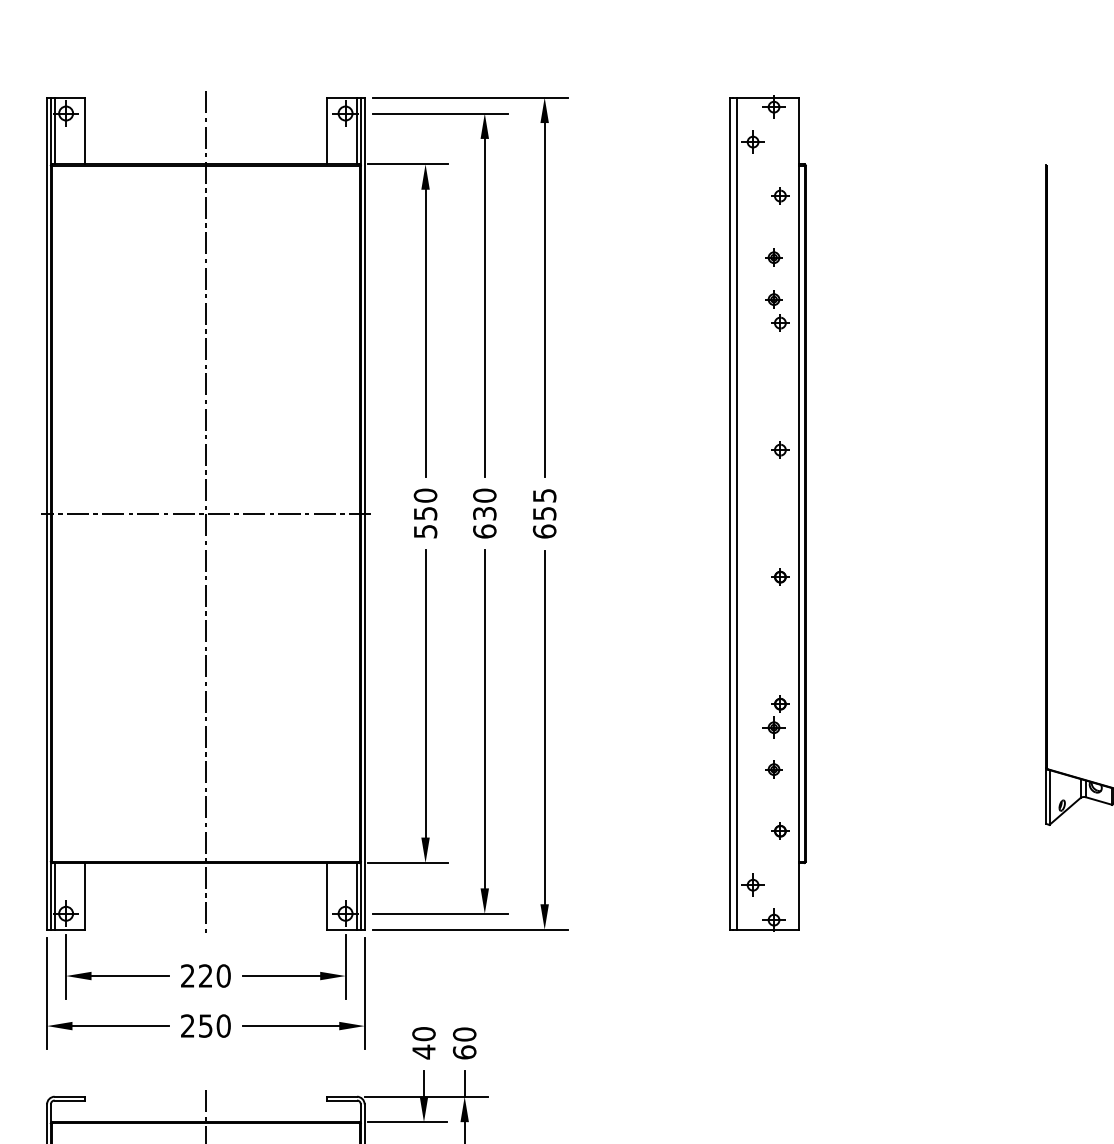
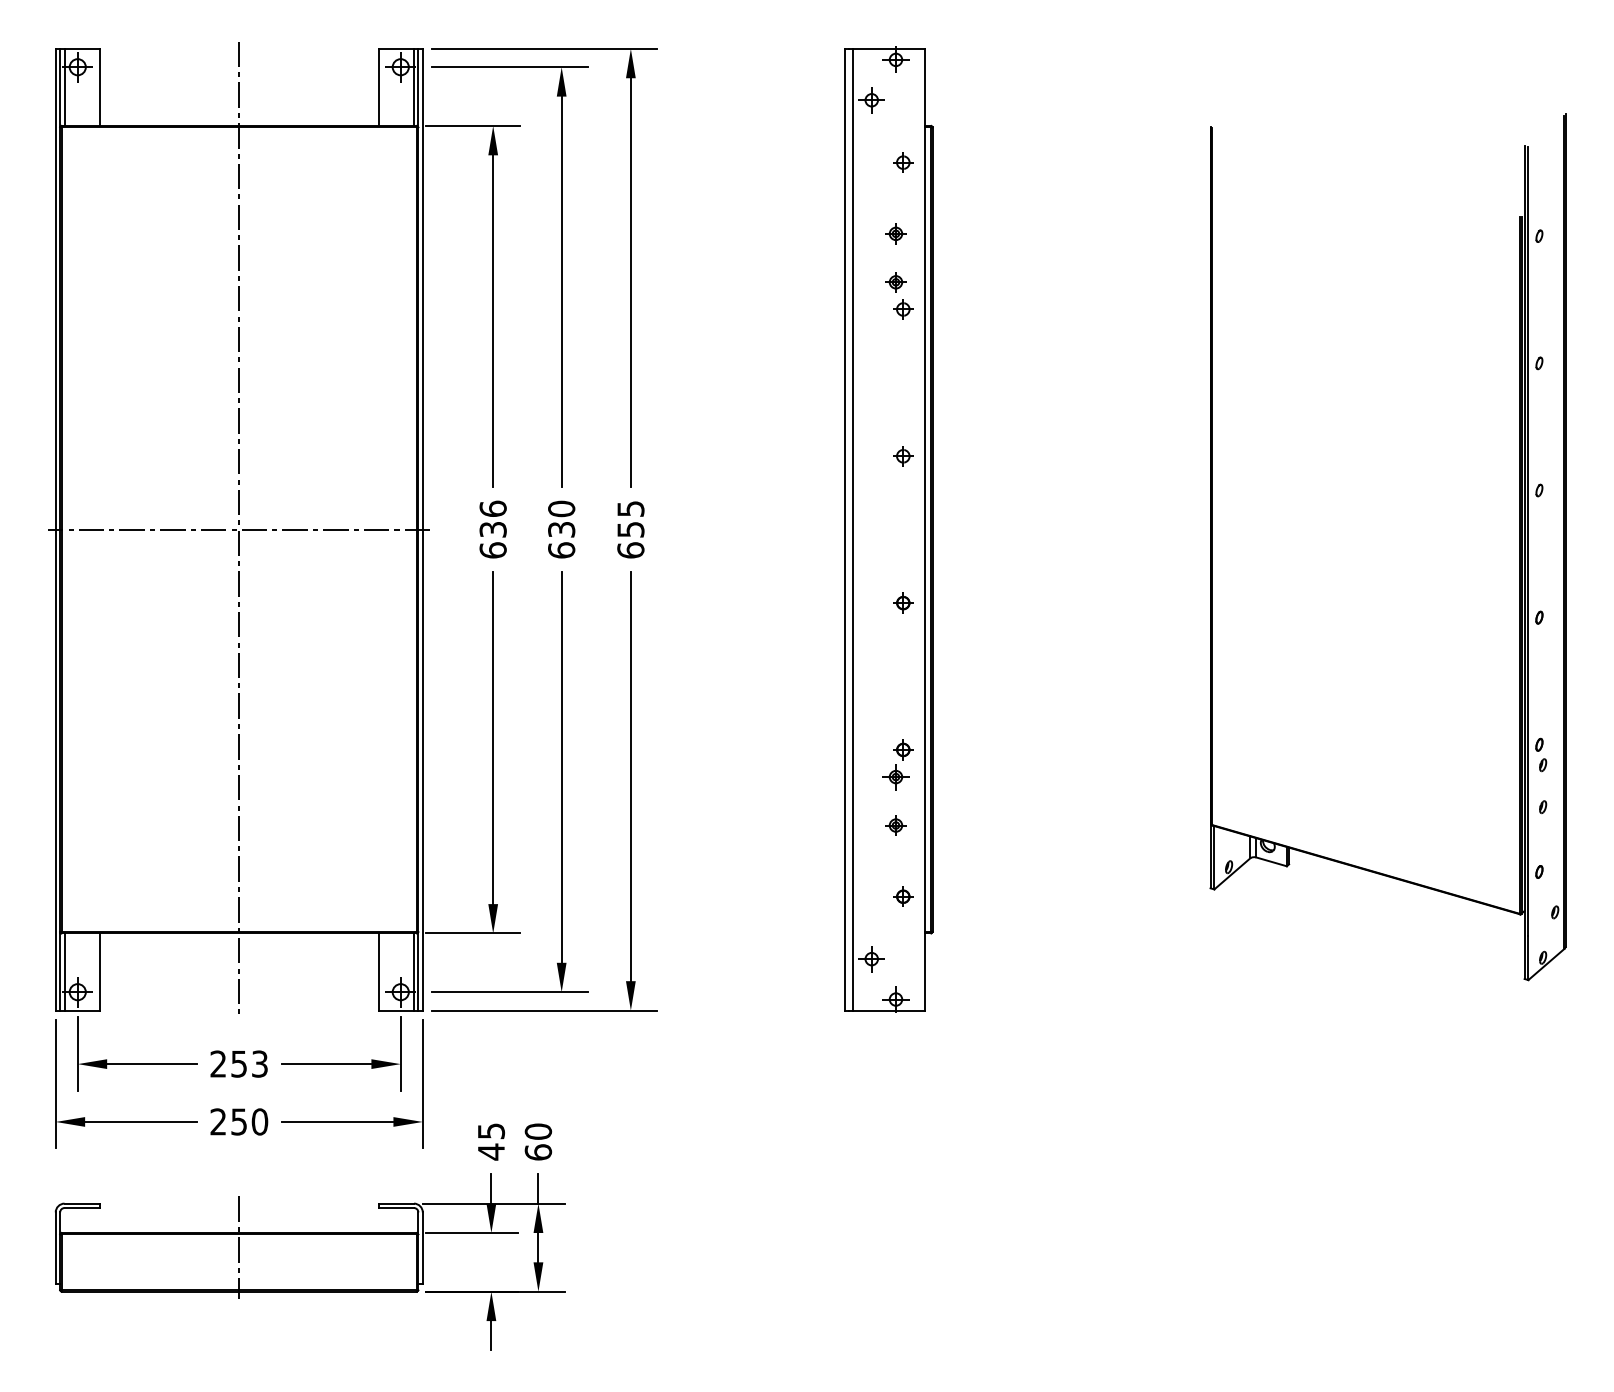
text: (424, 513) -> (492, 529), 550 -> 636
text: (214, 975) -> (249, 1063), 220 -> 253
text: (424, 1034) -> (491, 1131), 40 -> 45

